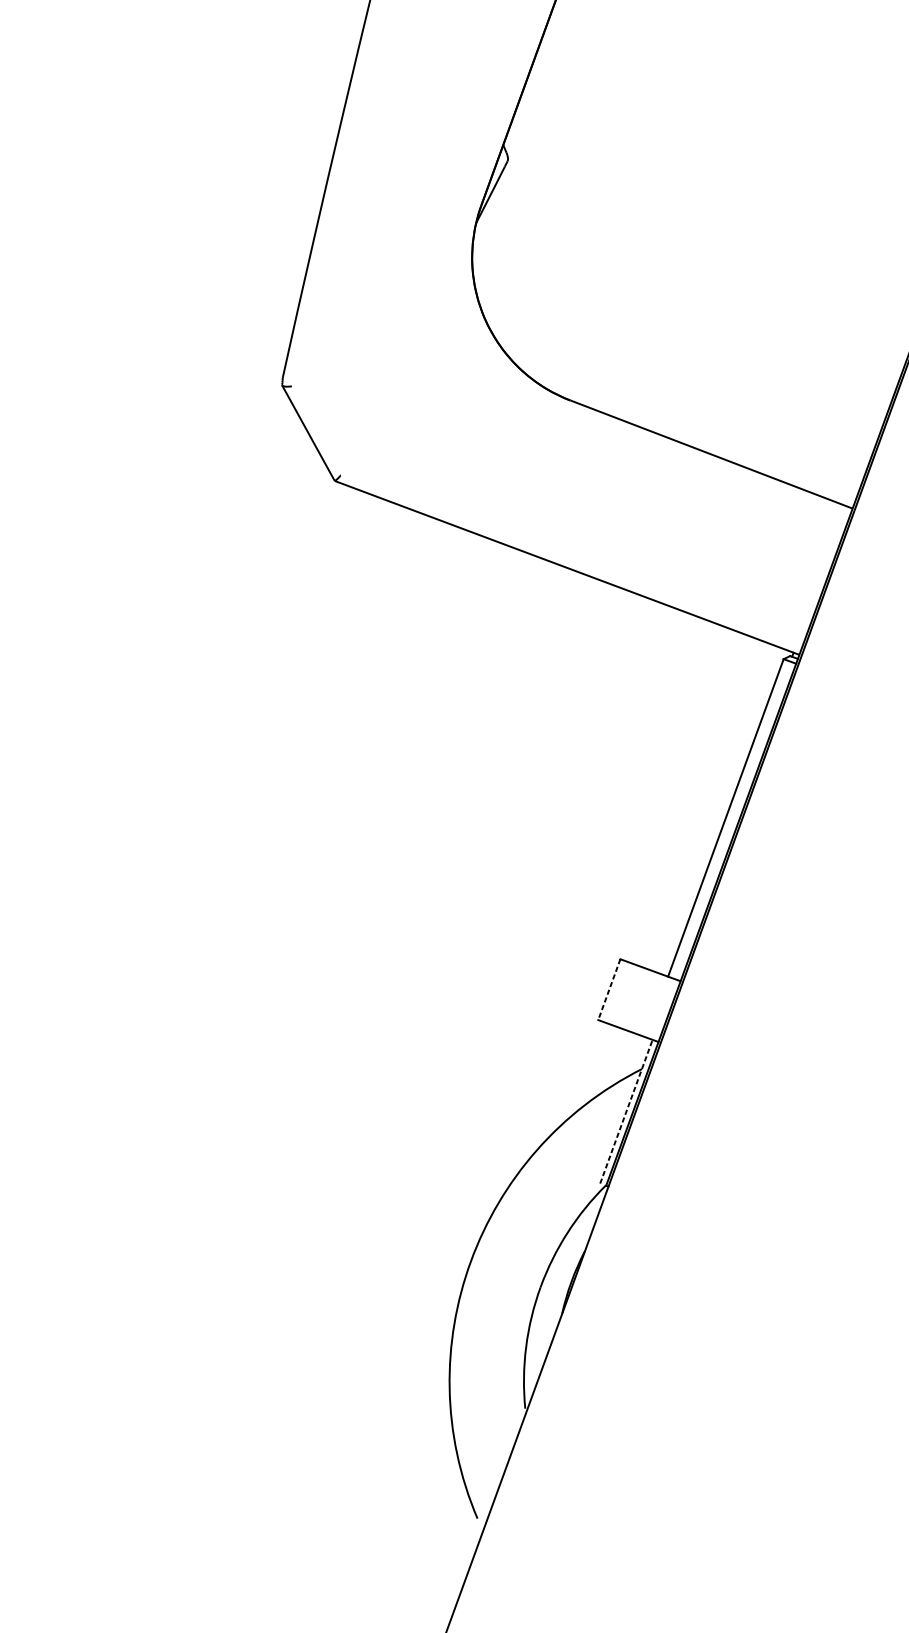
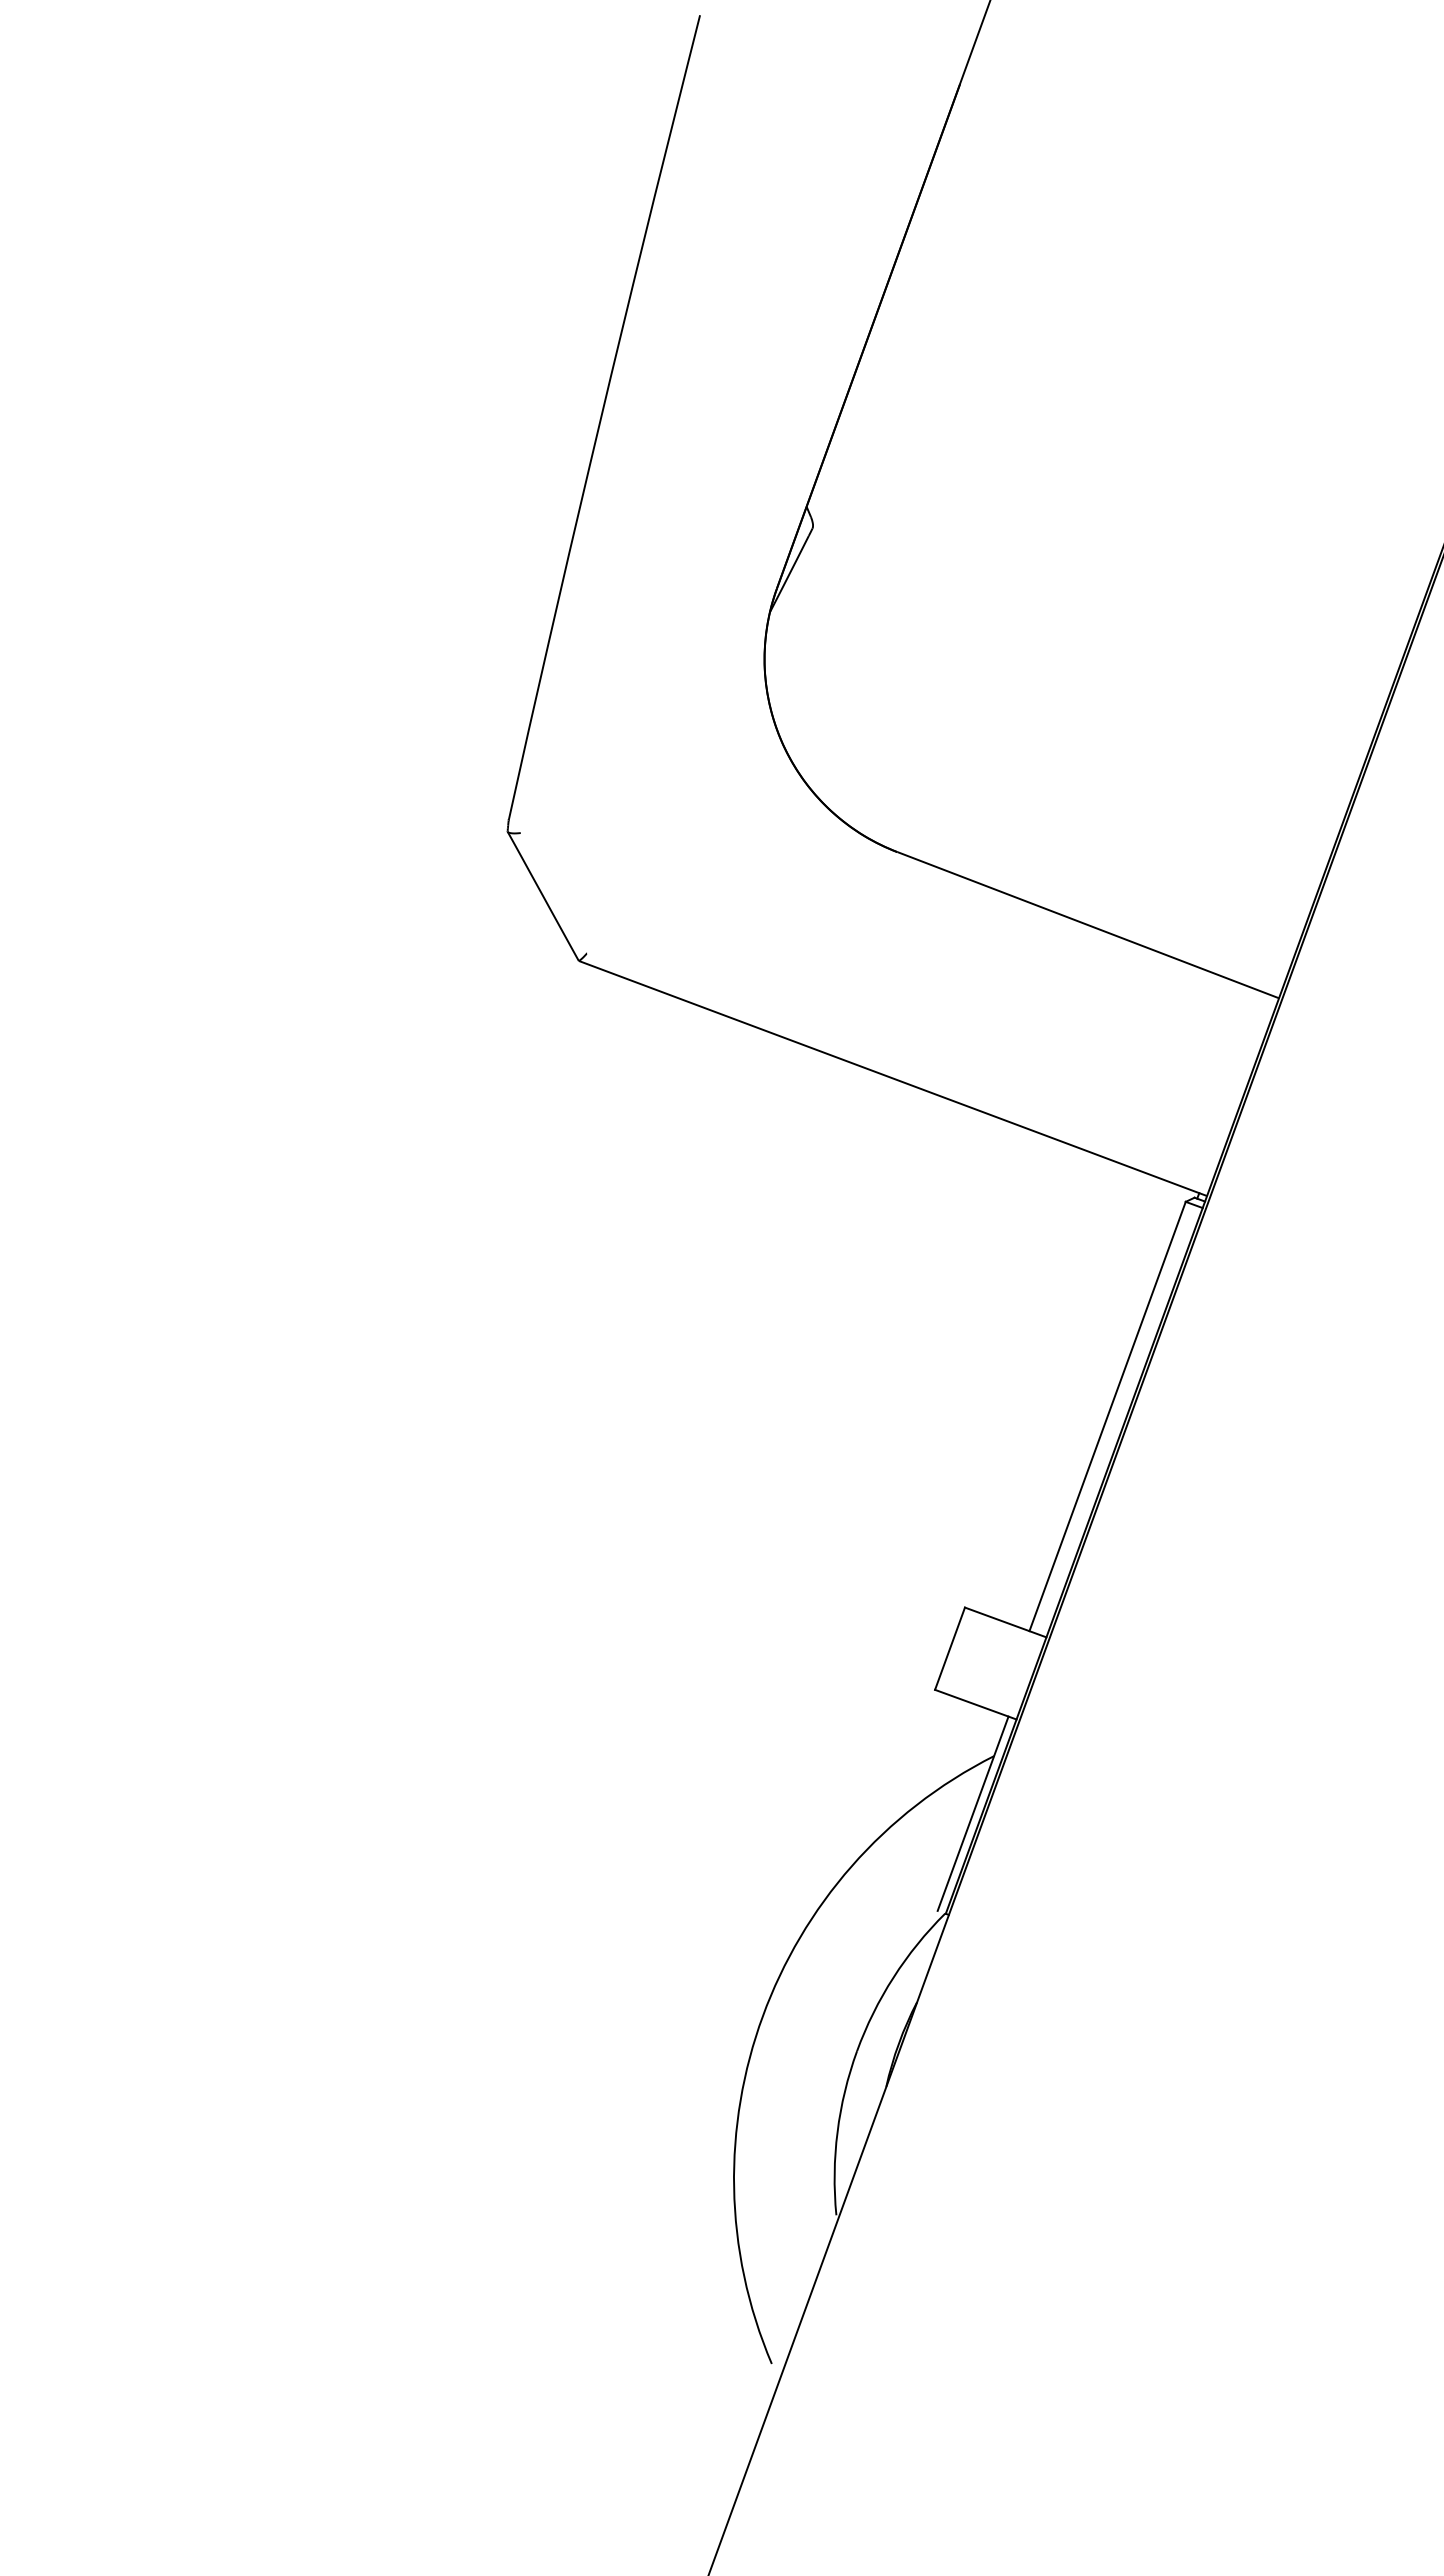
line: (609, 989) -> (950, 1648), dashed -> solid
line: (626, 1111) -> (973, 1813), dashed -> solid

